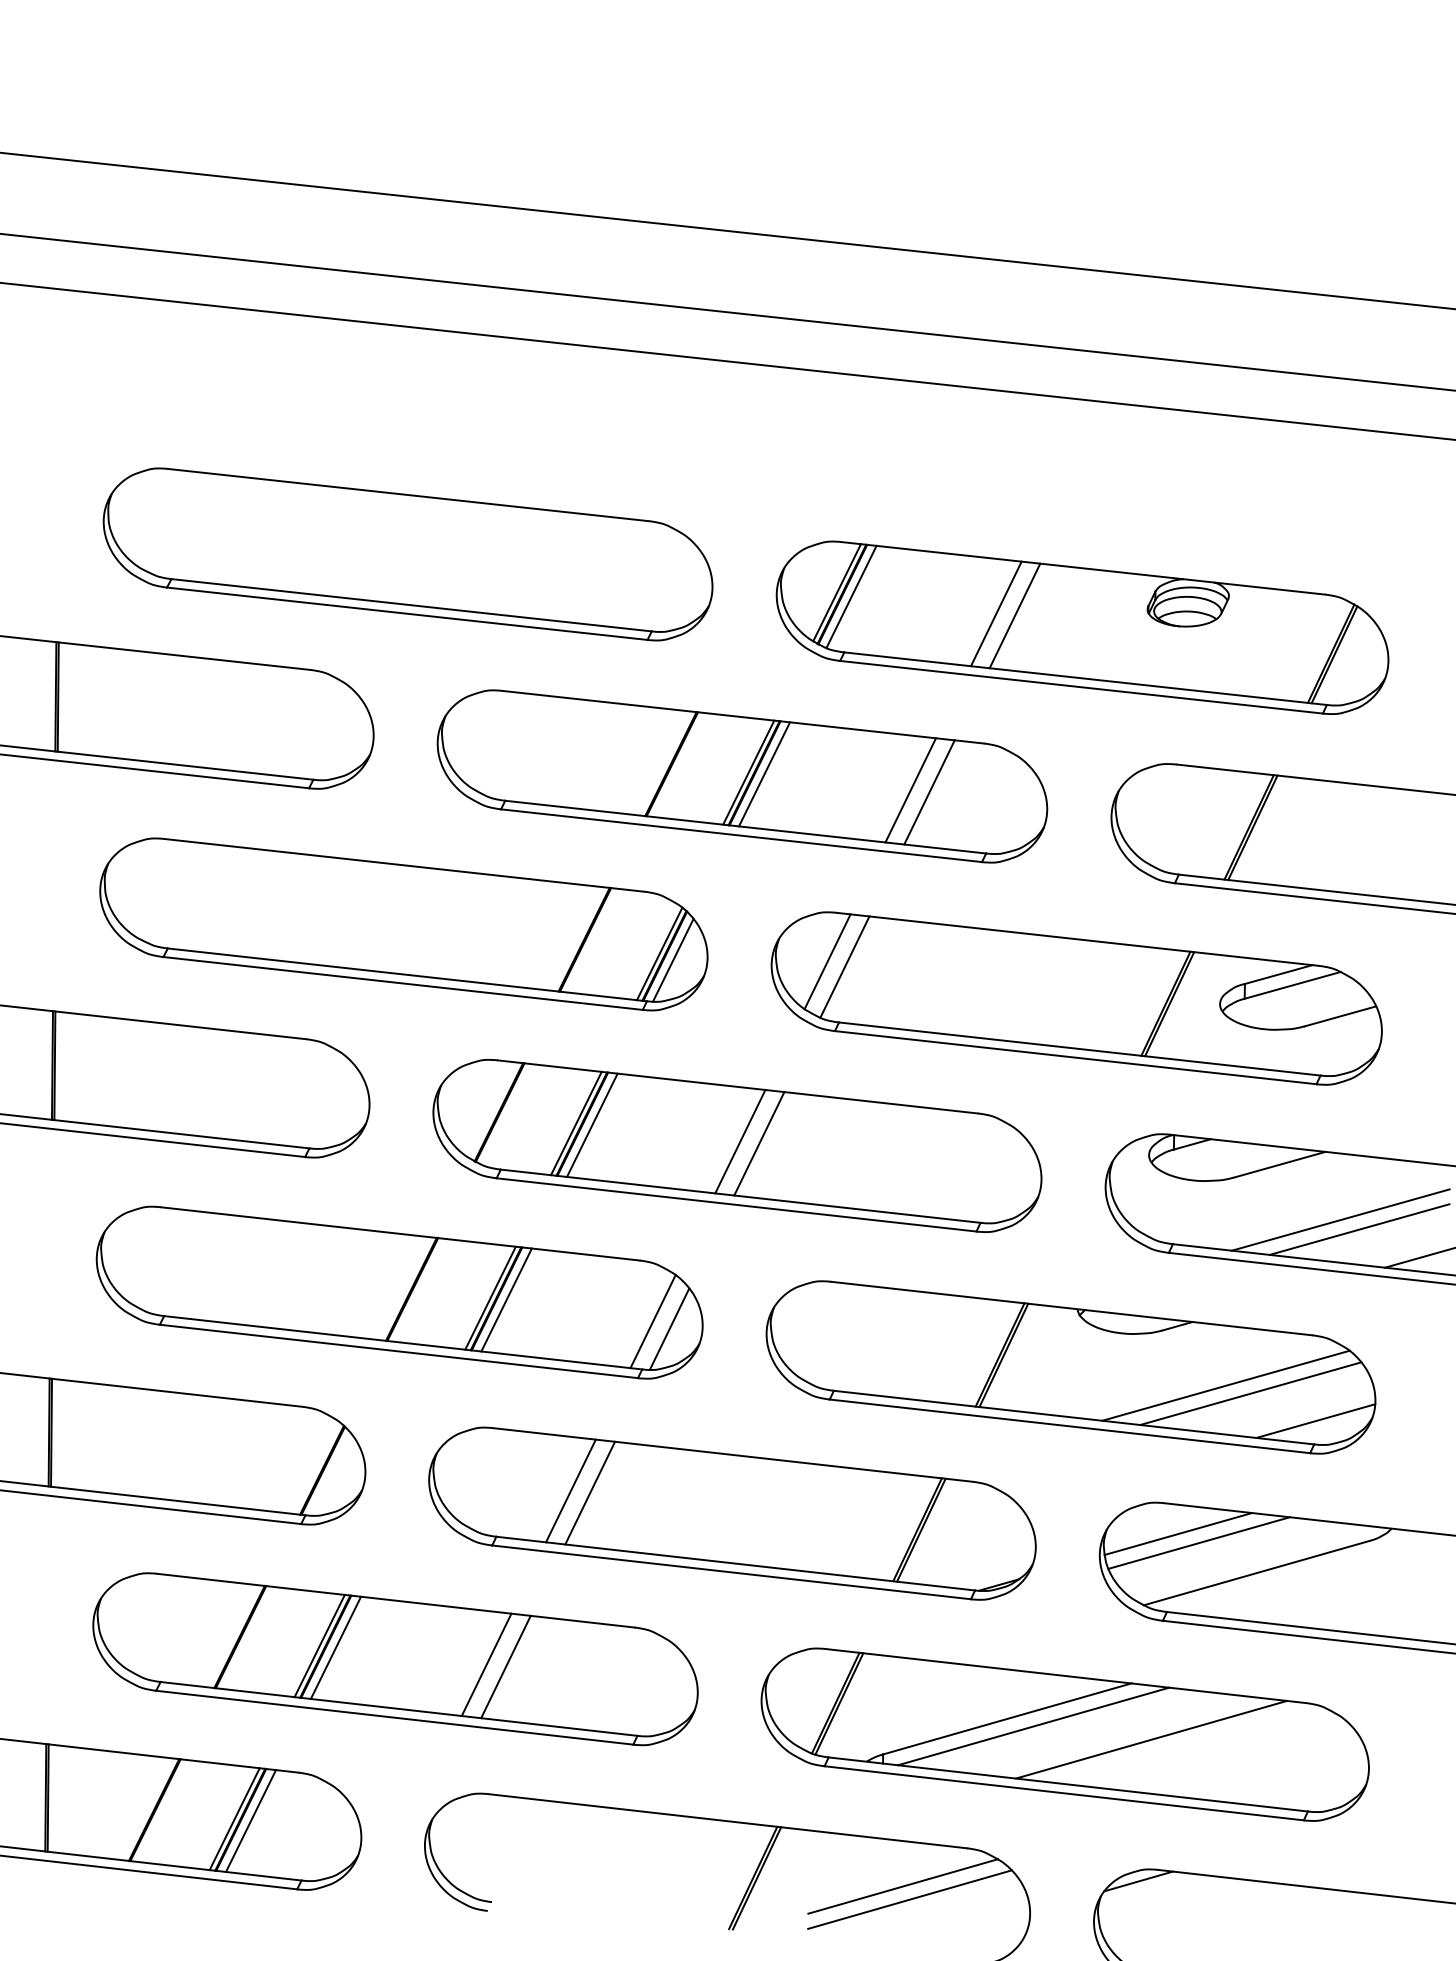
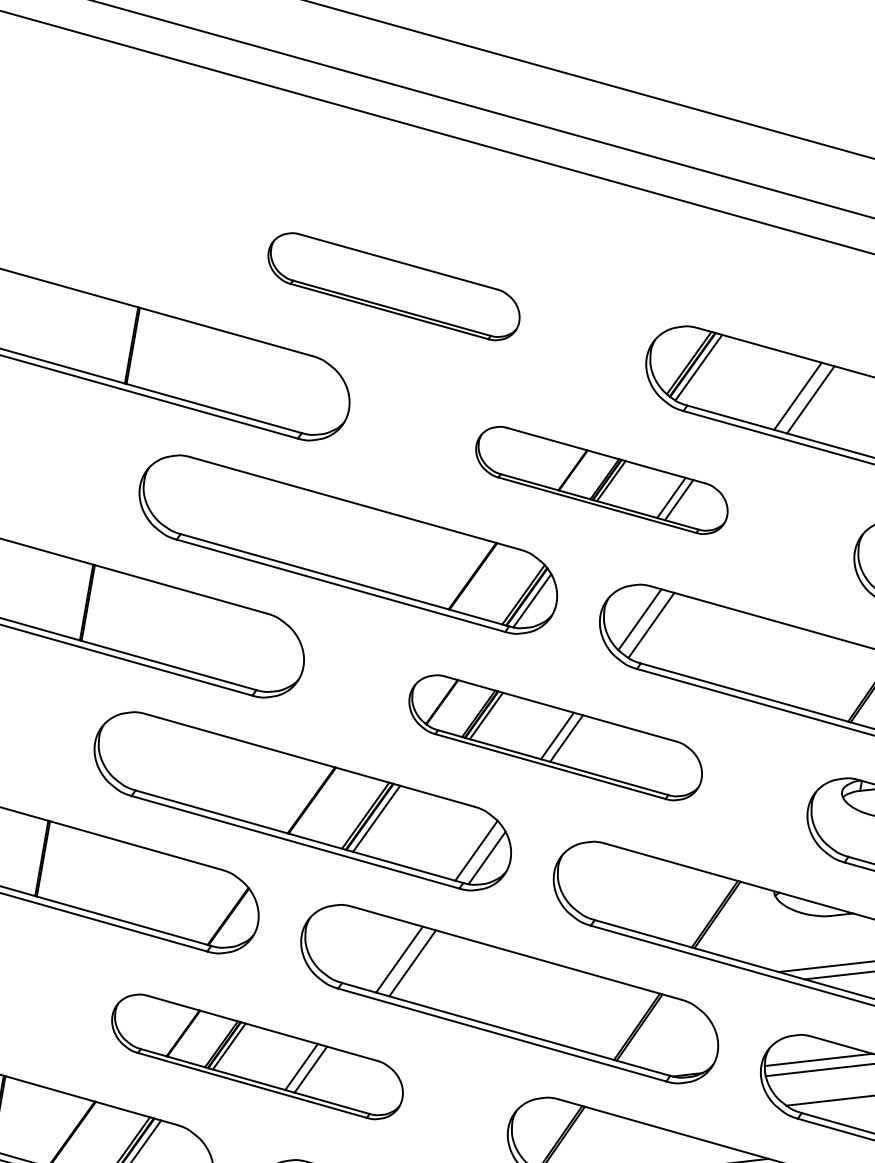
part: (407, 554) -> (393, 286), size x0.6
part: (742, 776) -> (601, 480), size x0.6
part: (737, 1145) -> (555, 737), size x0.7
part: (395, 1659) -> (257, 1057), size x0.7

